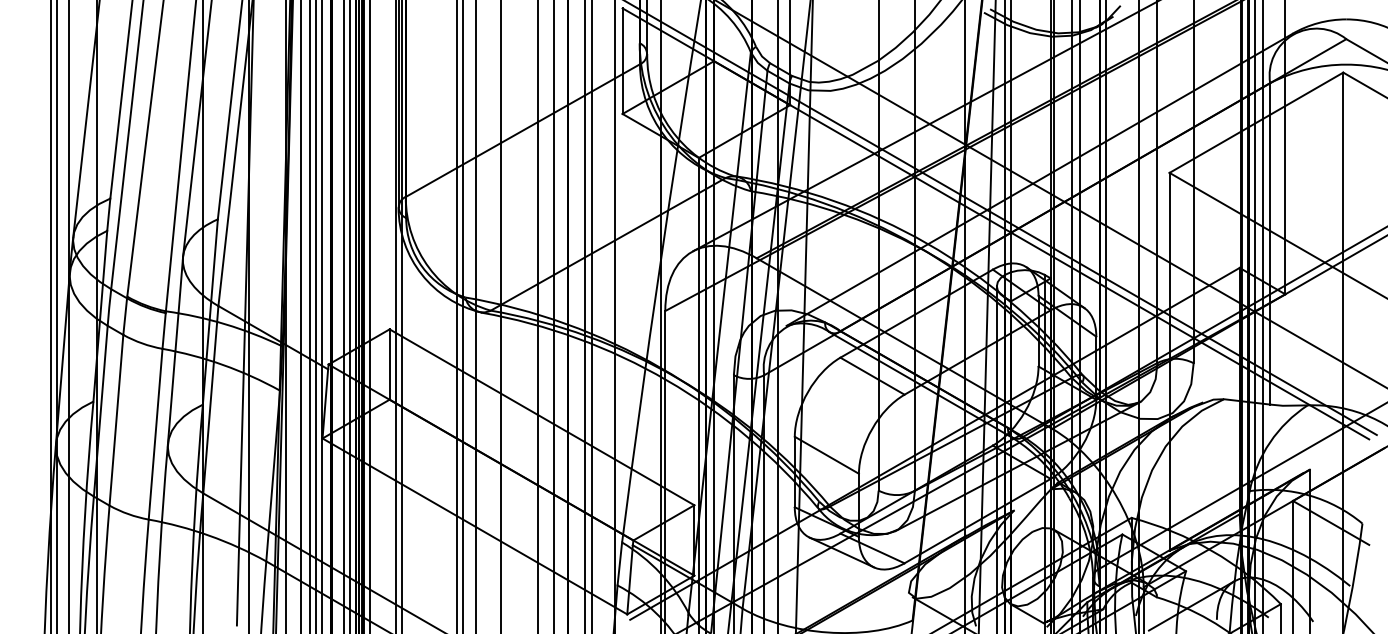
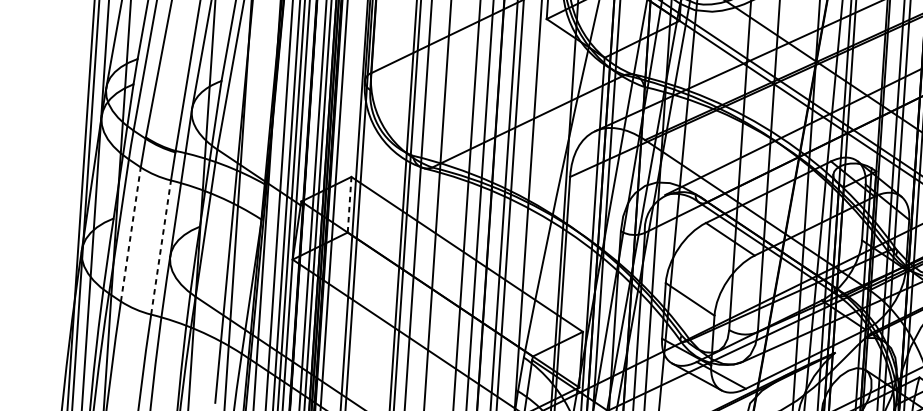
line: (389, 364) -> (349, 204), solid -> dashed
line: (116, 420) -> (130, 234), solid -> dashed
line: (155, 434) -> (160, 247), solid -> dashed

